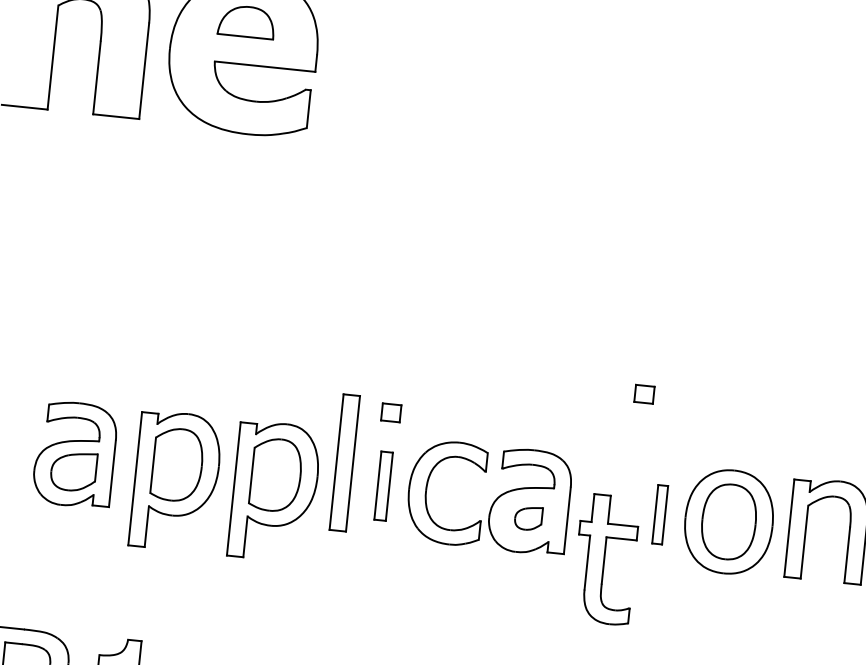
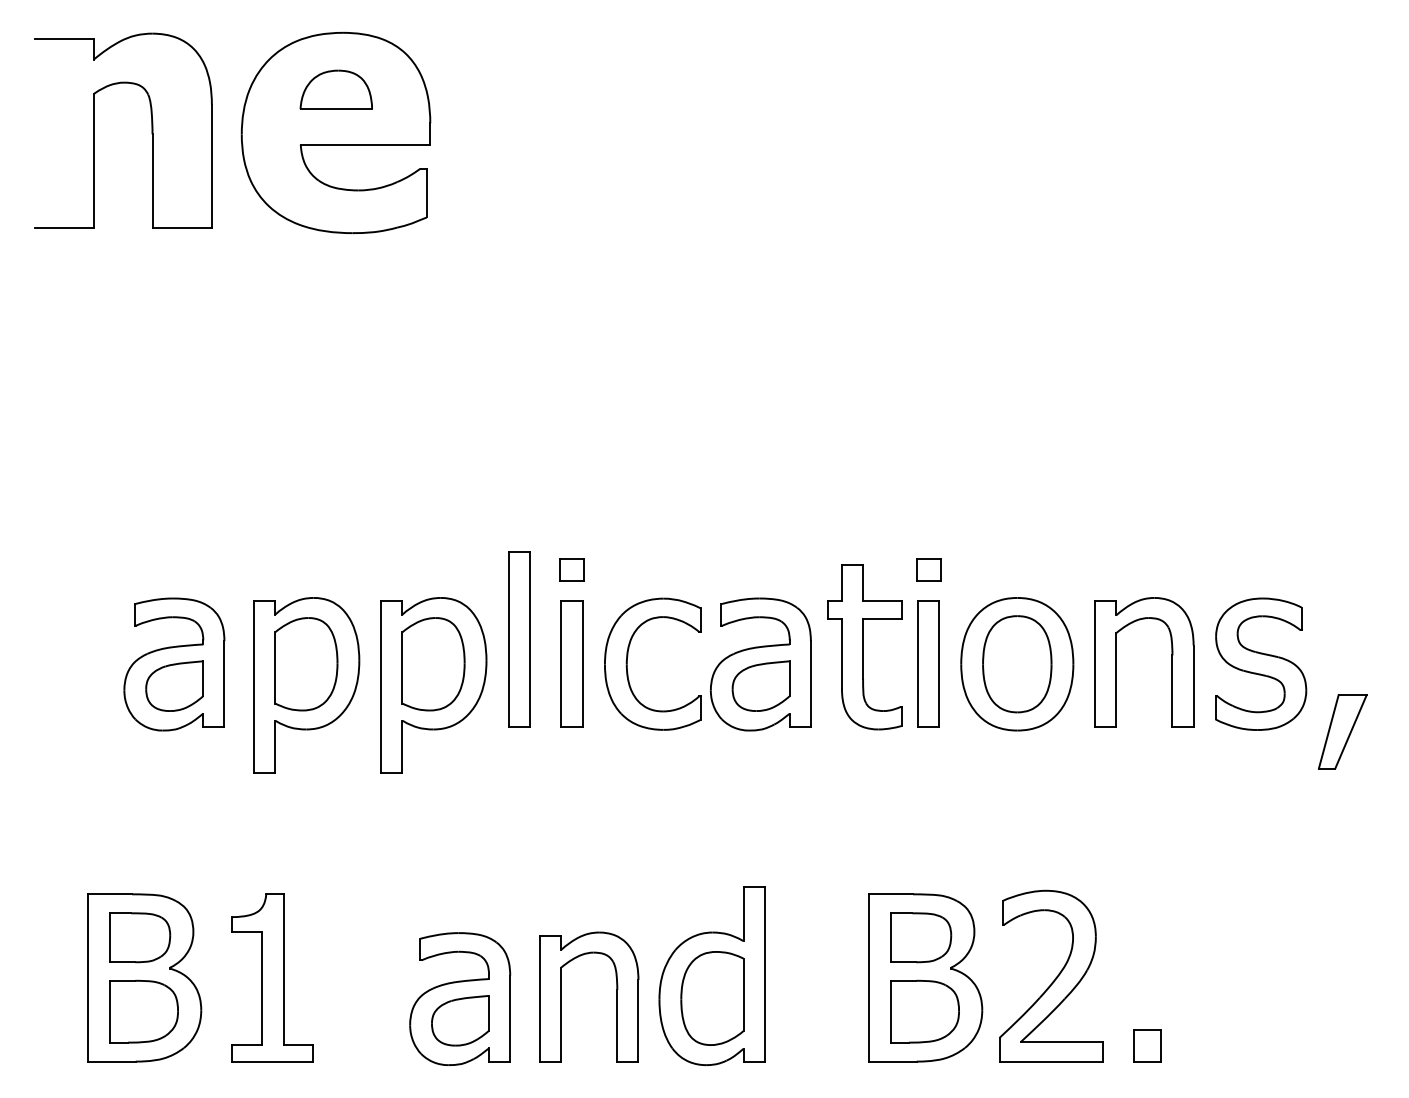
part: (644, 394) -> (928, 569), moved
part: (383, 485) -> (571, 663), size x1.43
part: (660, 514) -> (928, 663), size x1.67
part: (528, 517) -> (760, 685), size x1.67
part: (605, 559) -> (864, 647), moved

